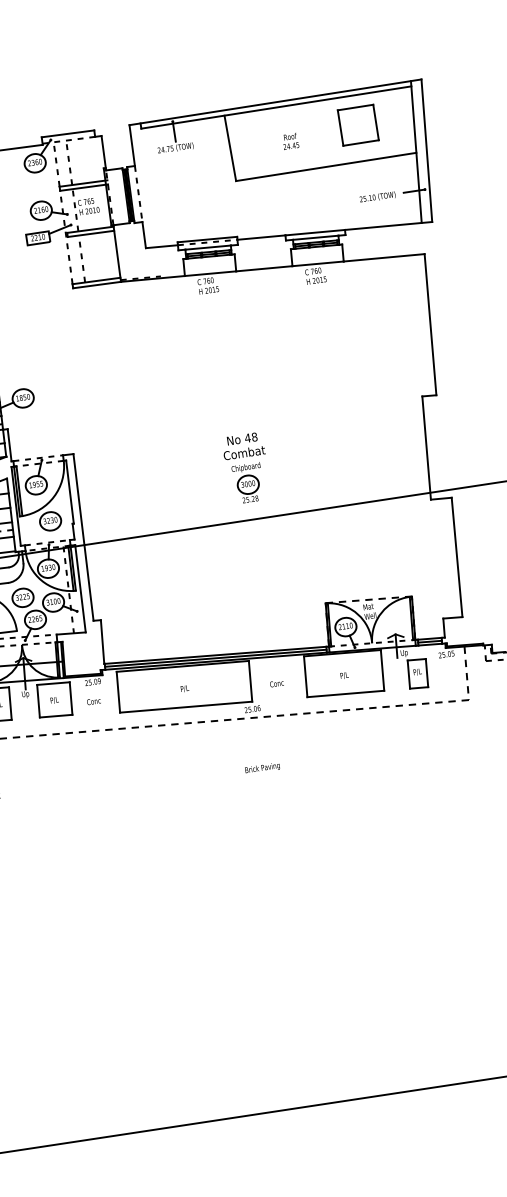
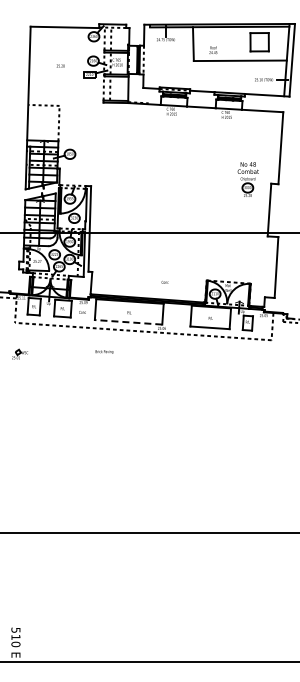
text: (291, 141) -> (213, 50), moved
part: (245, 468) -> (247, 179), moved
text: (275, 684) -> (164, 282), moved
line: (186, 707) -> (128, 322), solid -> dashed
text: (262, 767) -> (104, 351), moved

